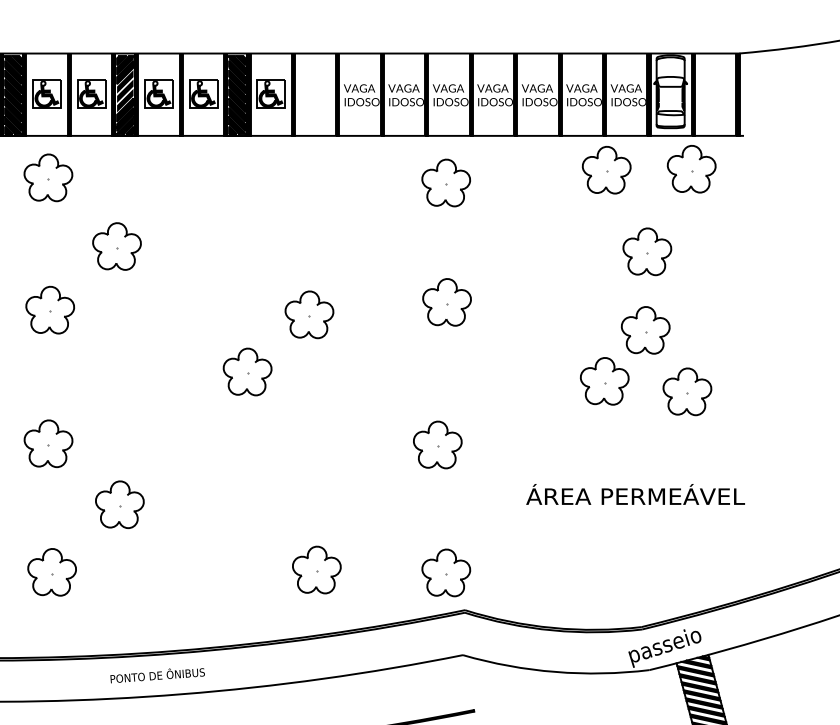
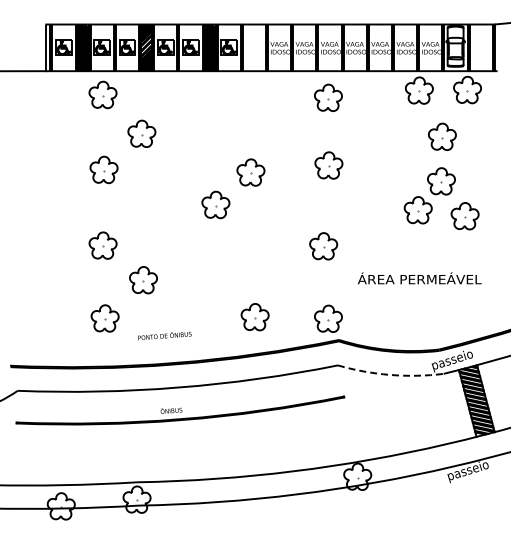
text: (635, 494) -> (419, 278), moved
arc: (555, 671) -> (390, 374), solid -> dashed
text: (156, 674) -> (164, 335), moved

